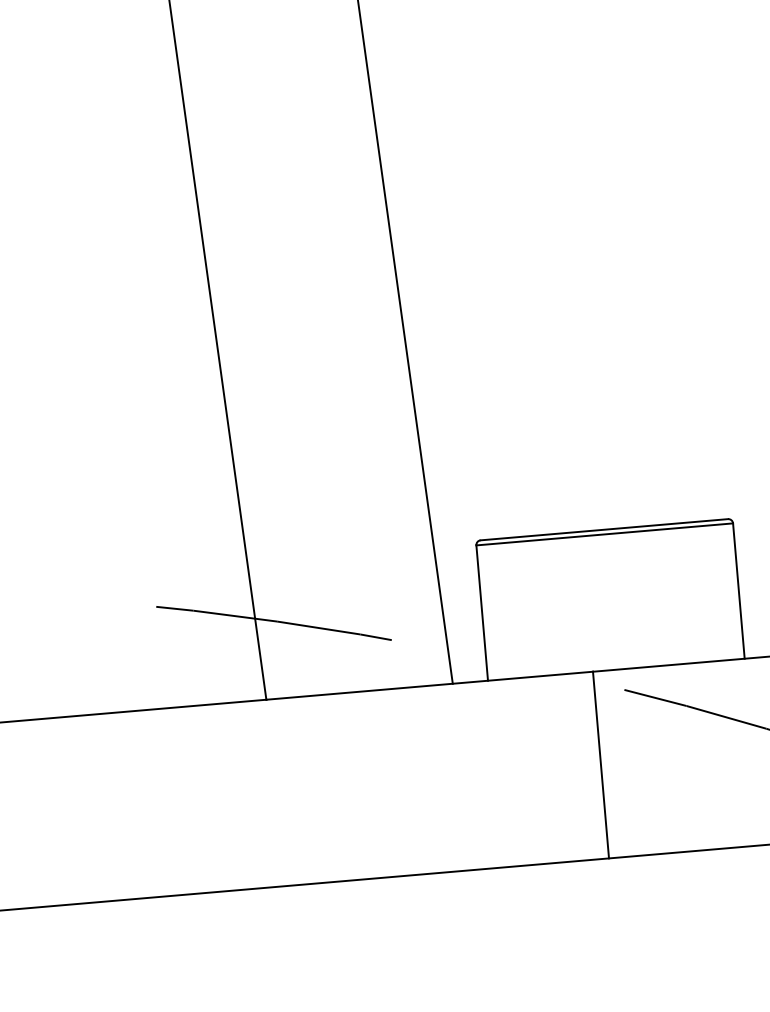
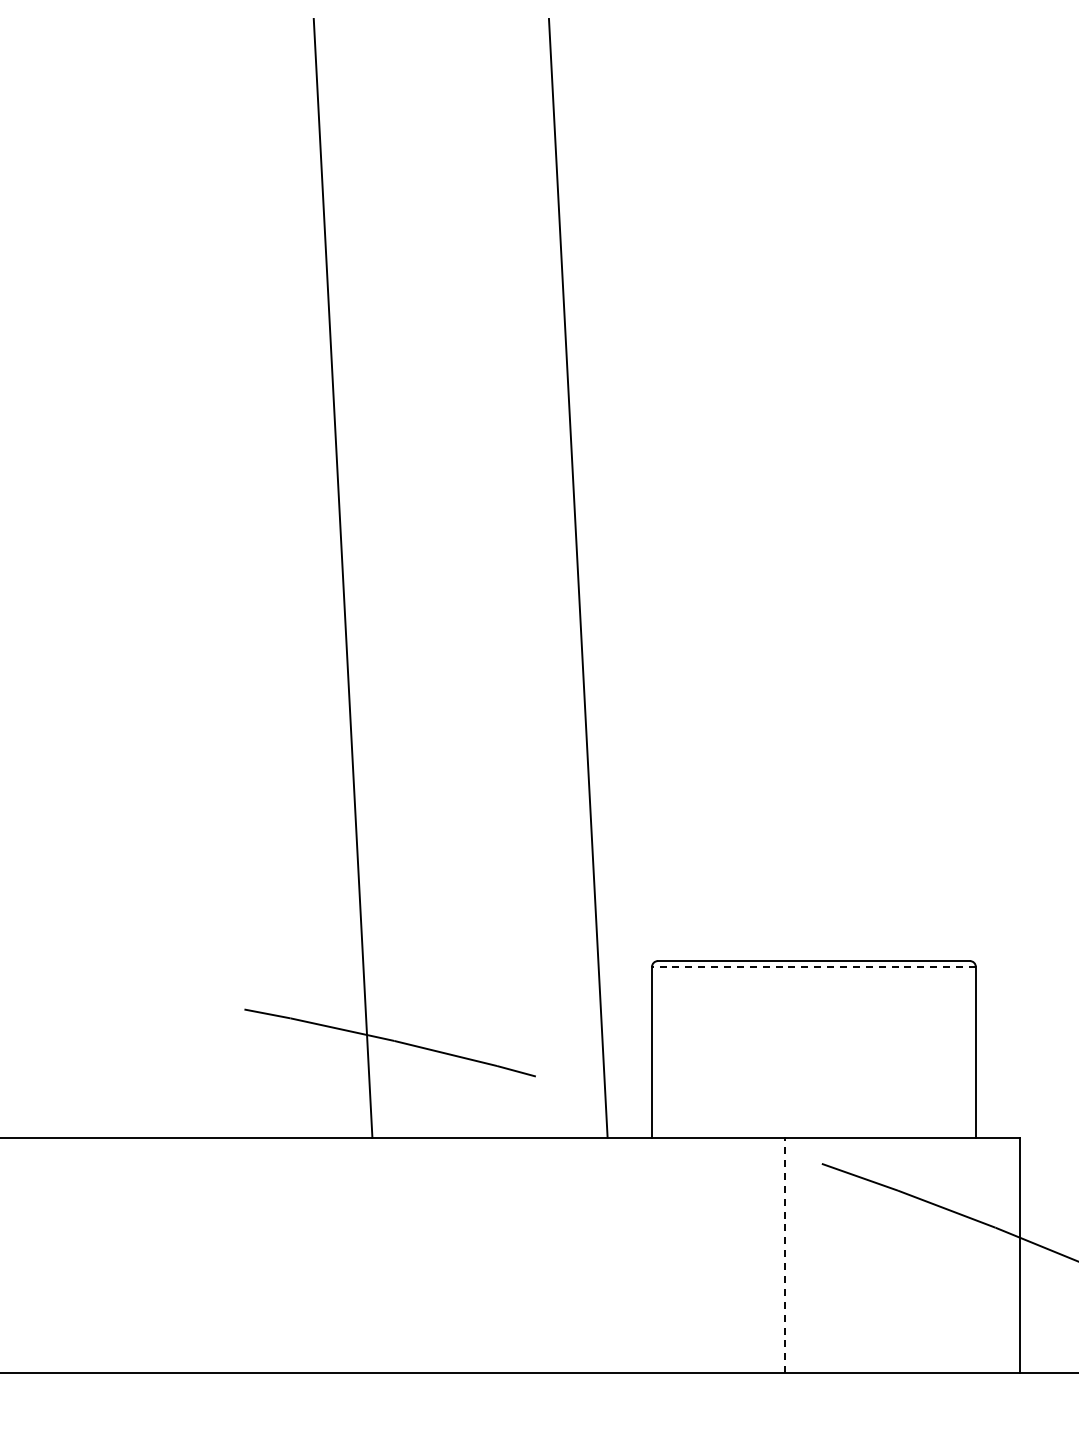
line: (604, 534) -> (813, 966), solid -> dashed
line: (601, 765) -> (784, 1255), solid -> dashed

